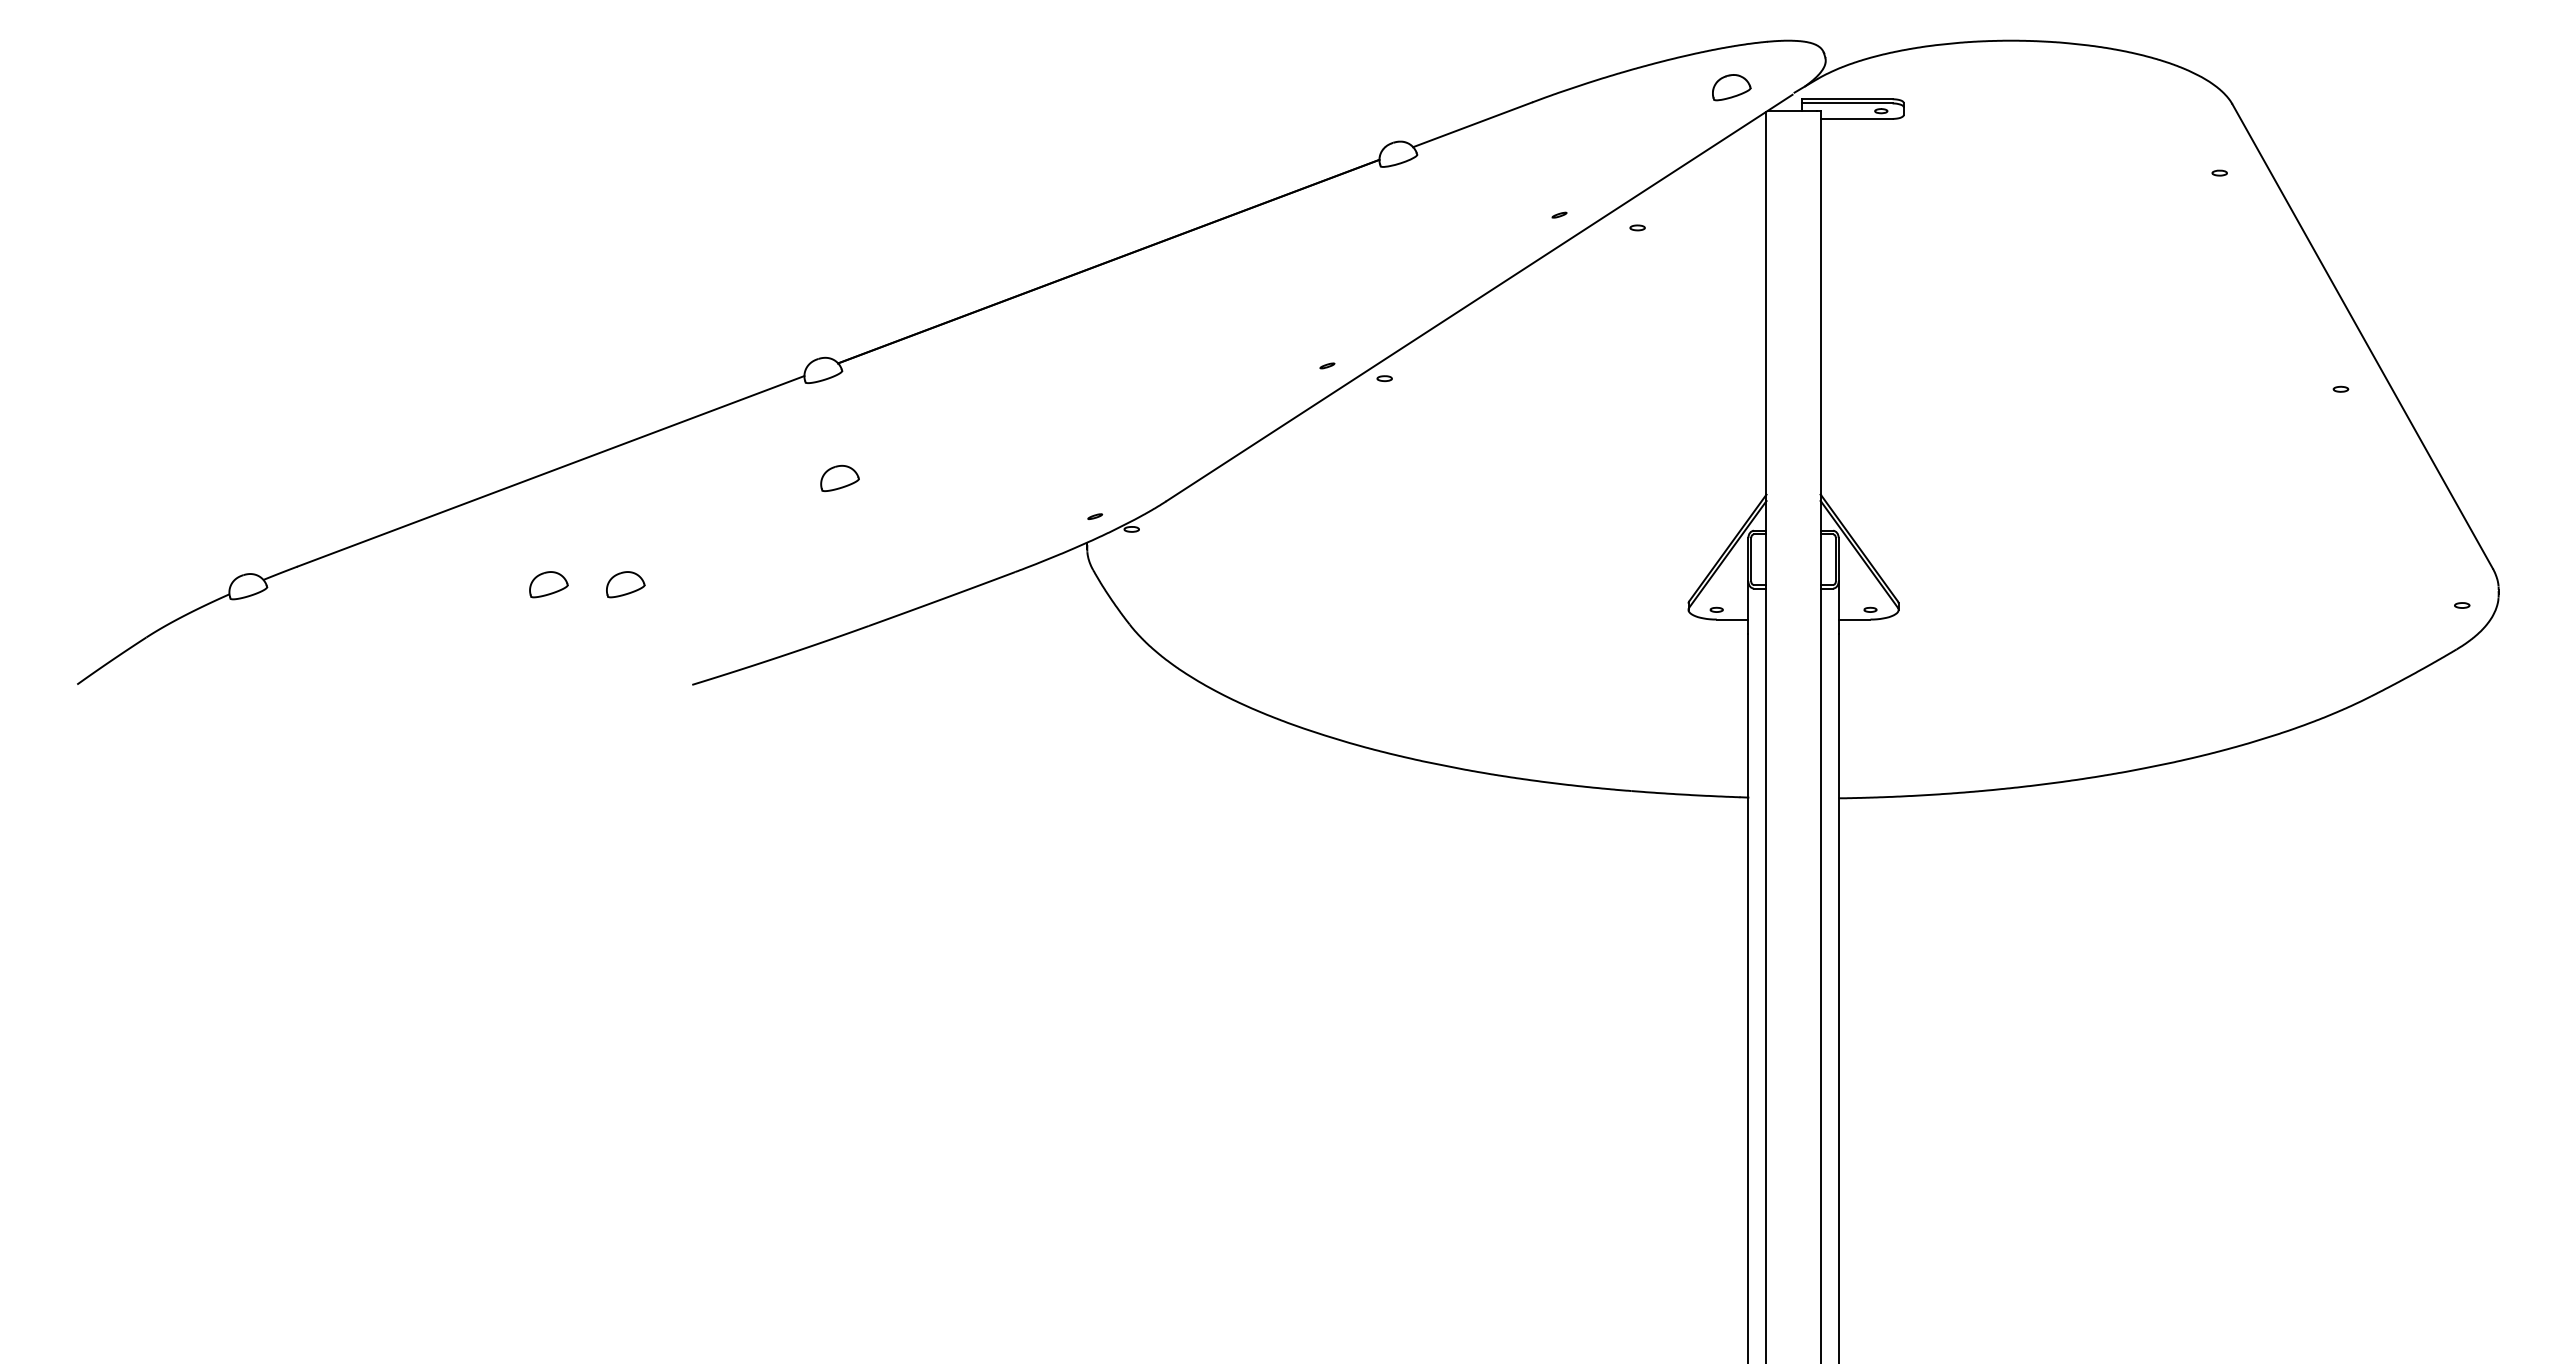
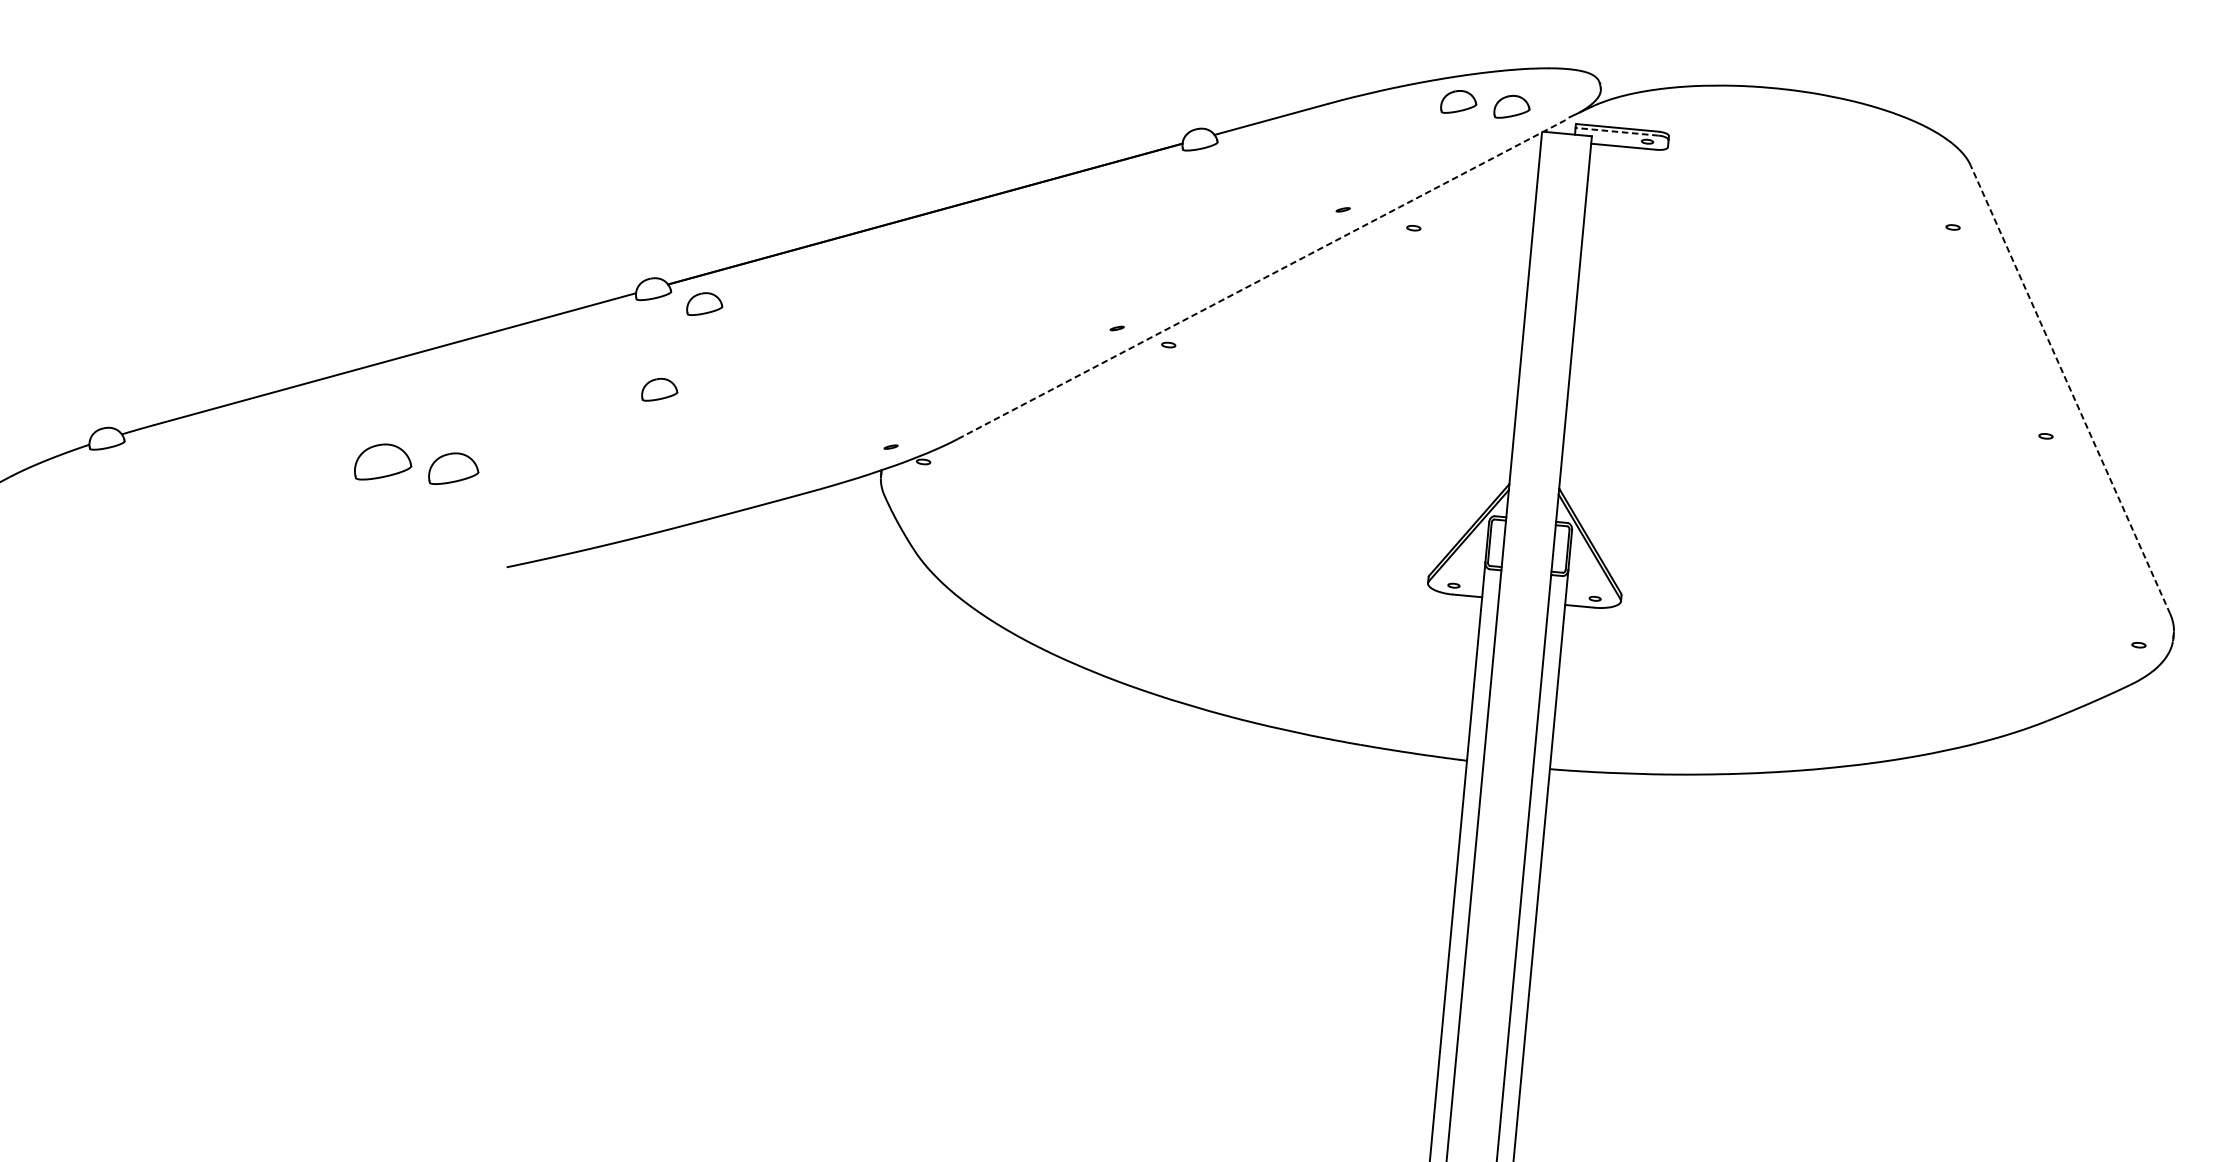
part: (1673, 87) -> (1458, 102), added
line: (1846, 103) -> (1616, 131), solid -> dashed
line: (1480, 297) -> (1263, 278), solid -> dashed
line: (2362, 336) -> (2070, 389), solid -> dashed
part: (879, 380) -> (704, 303), added
part: (548, 584) -> (383, 462), size x1.6
part: (625, 584) -> (453, 469), size x1.4

